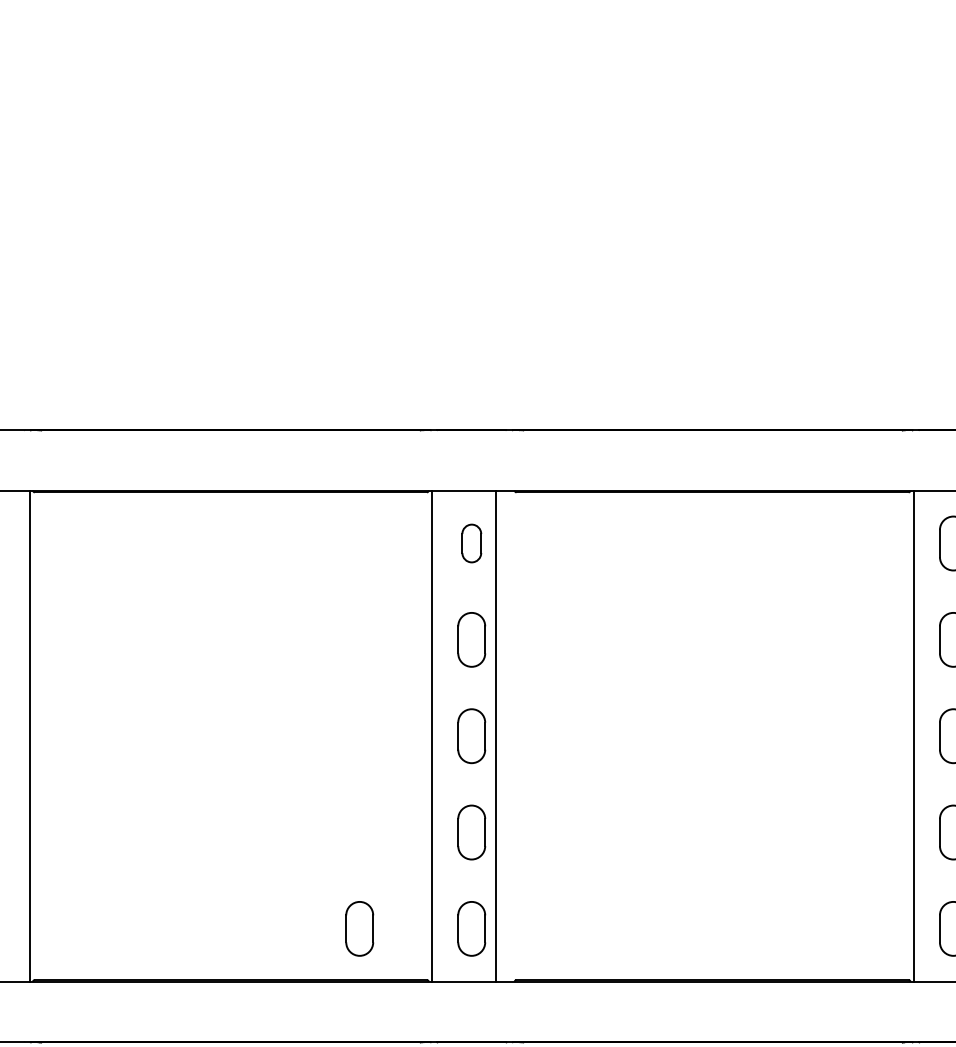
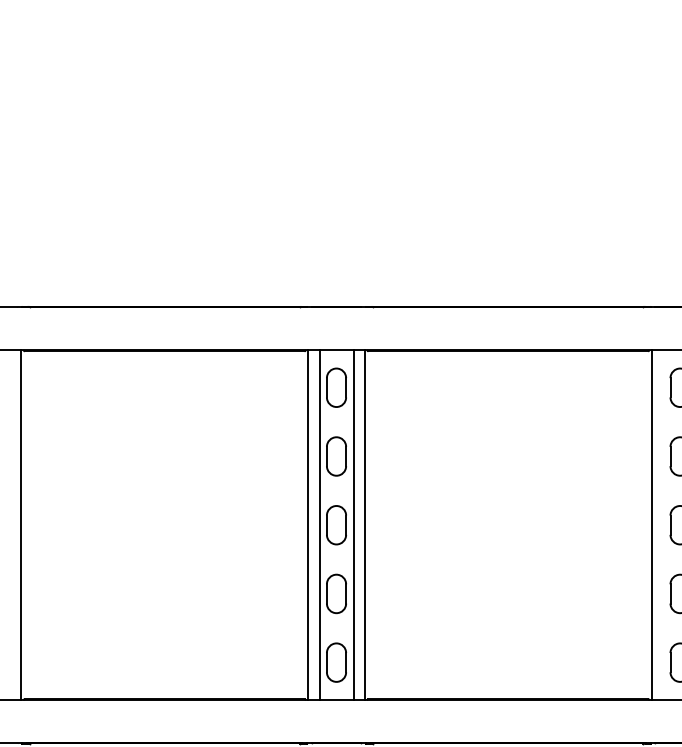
part: (471, 543) -> (336, 387), size x1.43
line: (447, 735) -> (319, 524), added
line: (511, 735) -> (364, 524), added
part: (359, 928) -> (256, 662), removed

